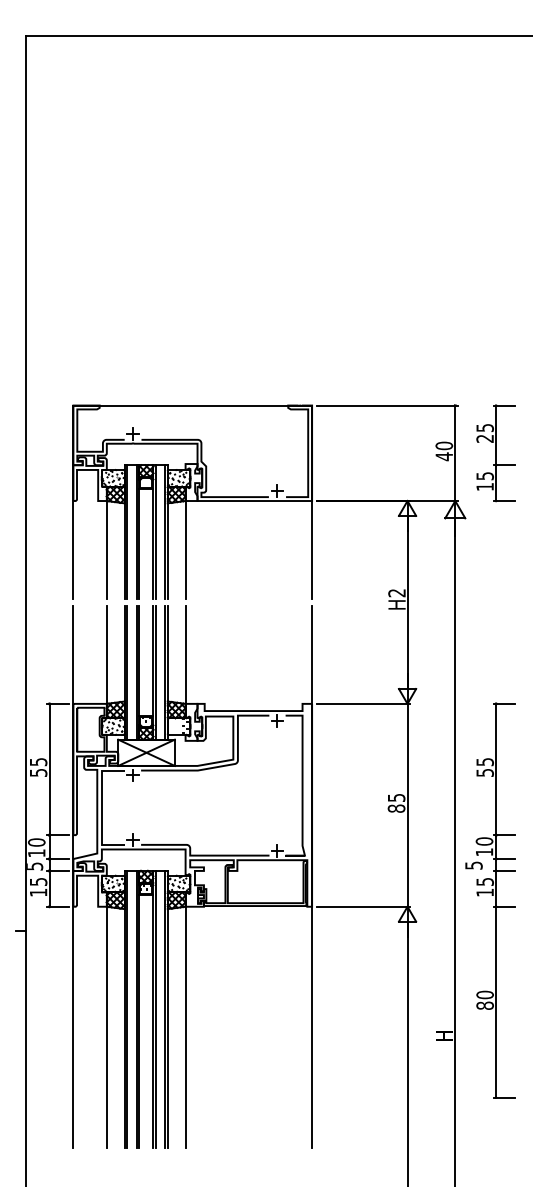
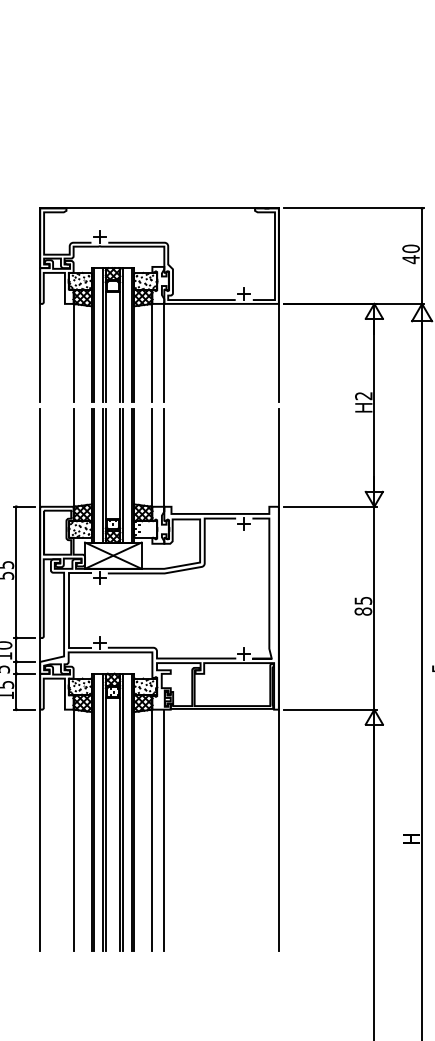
line: (197, 549) -> (164, 352), added
line: (197, 658) -> (164, 461), added
line: (197, 1026) -> (164, 829), added

